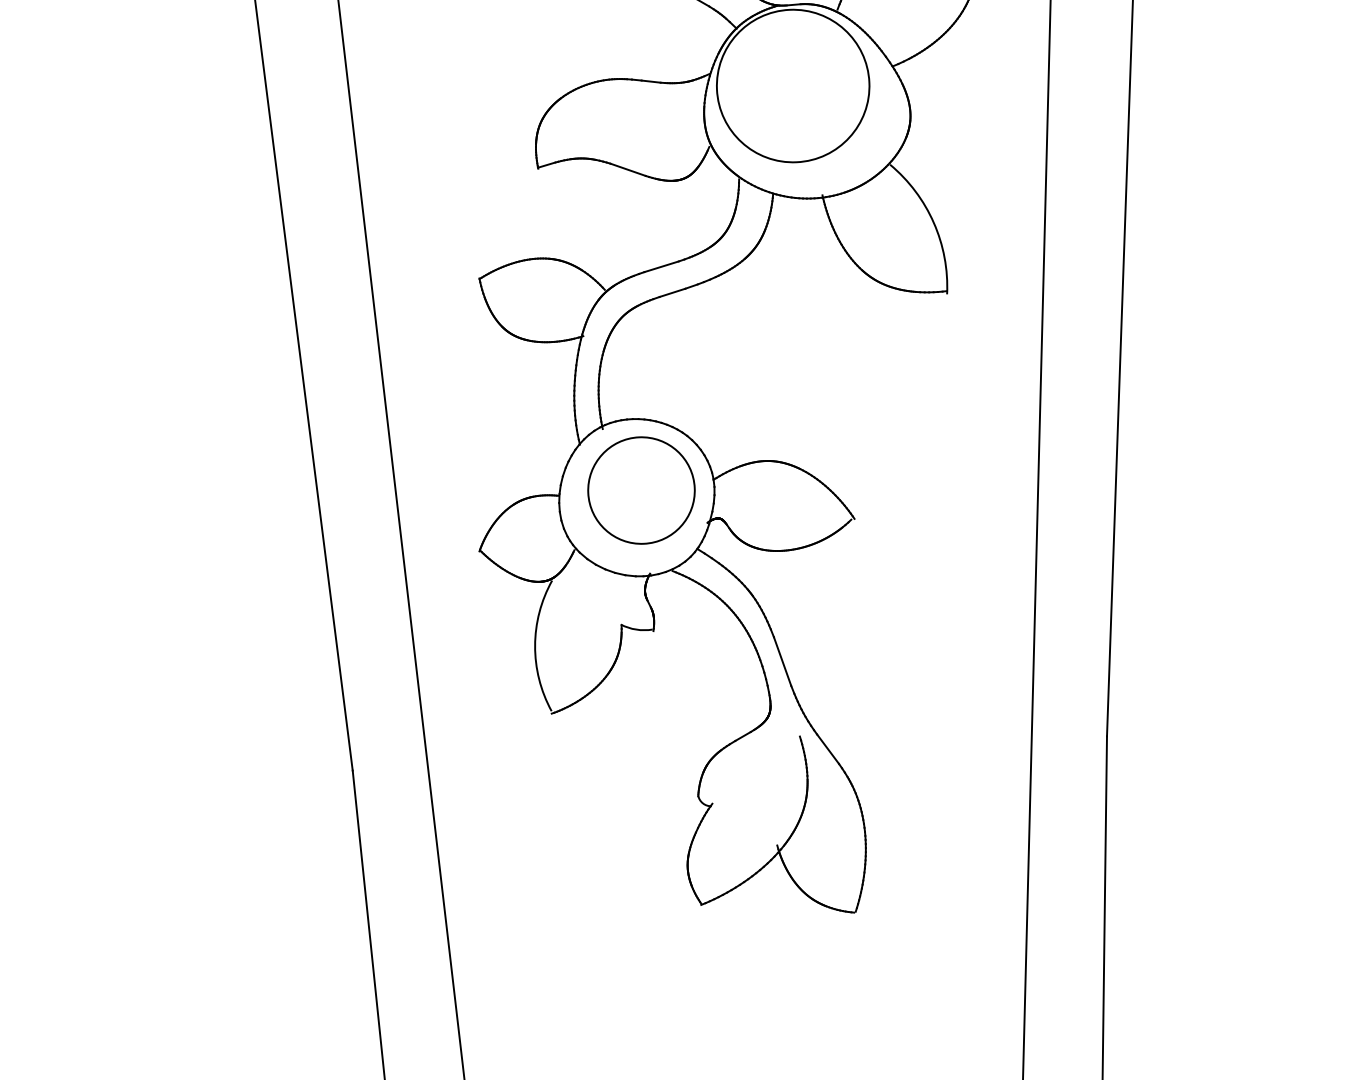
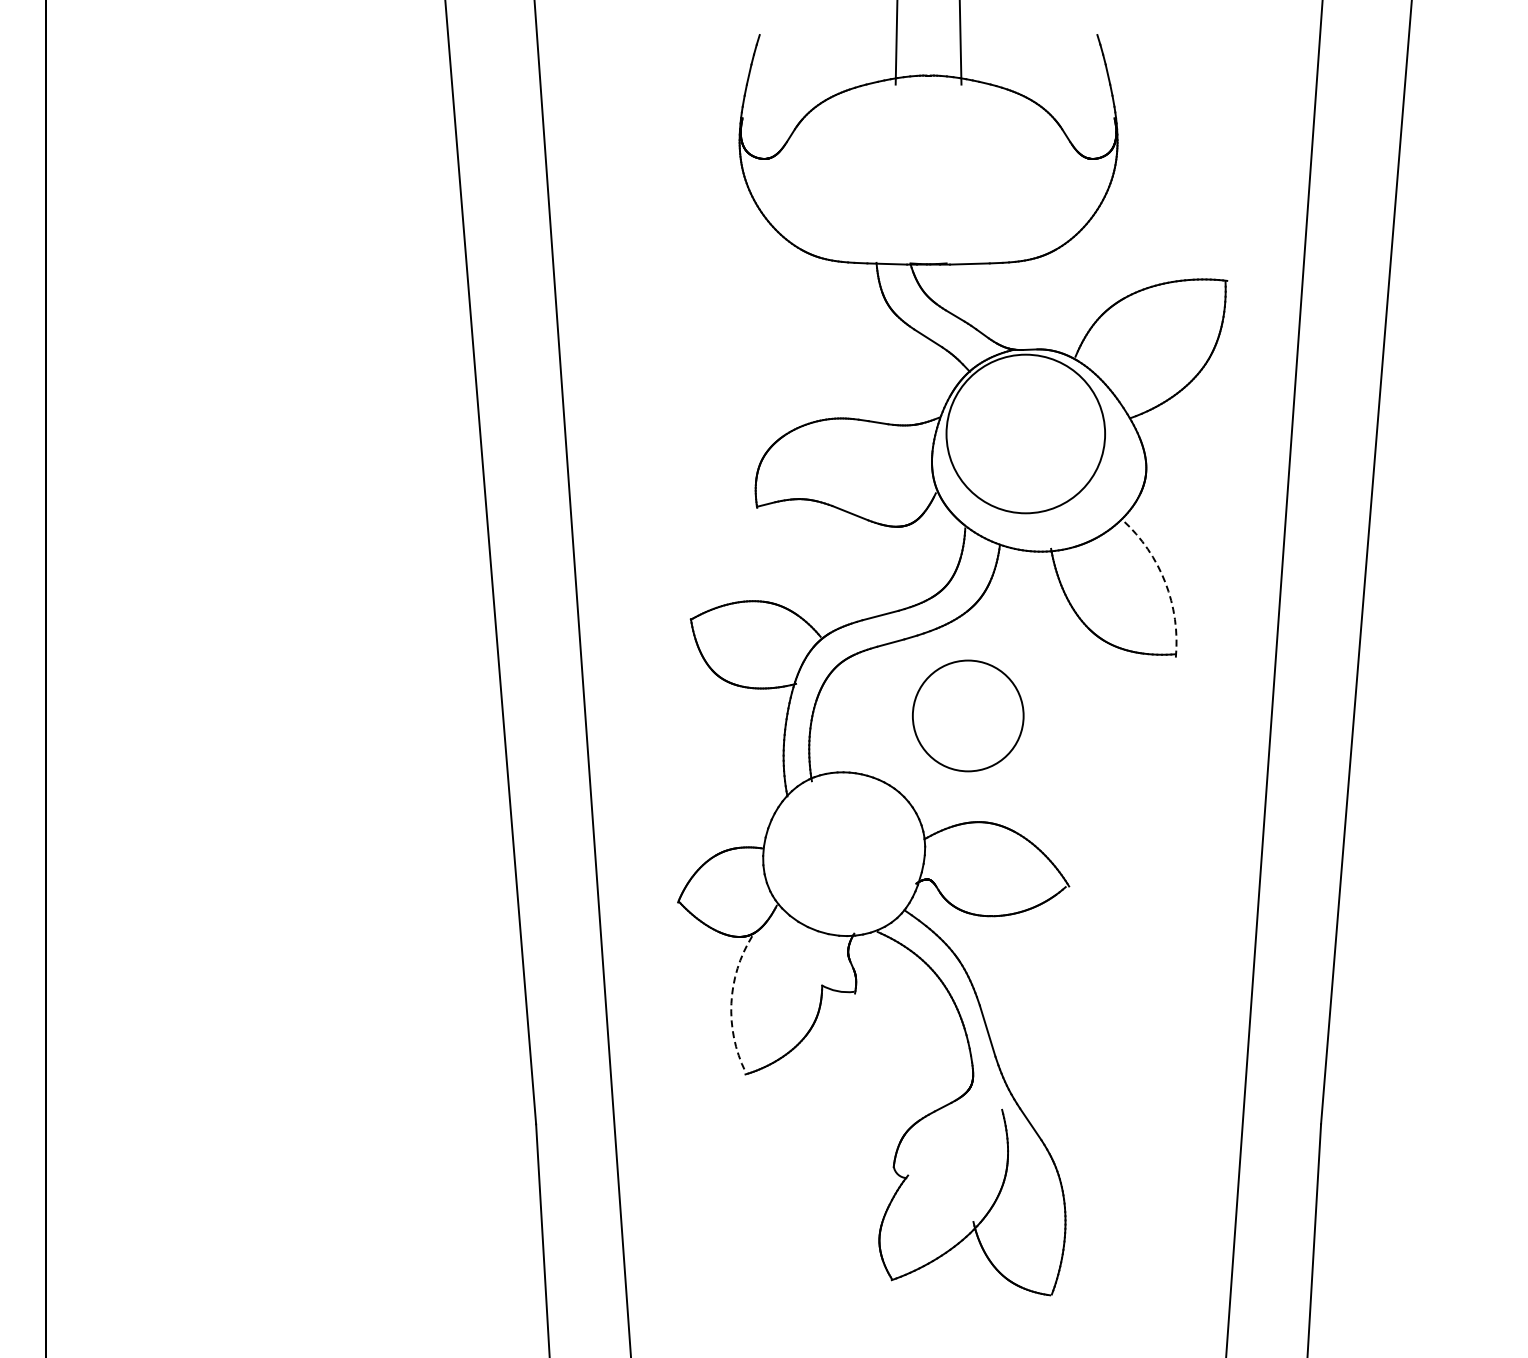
arc: (933, 222) -> (1165, 582), solid -> dashed
circle: (641, 490) -> (968, 715), moved
arc: (535, 646) -> (731, 1003), solid -> dashed

